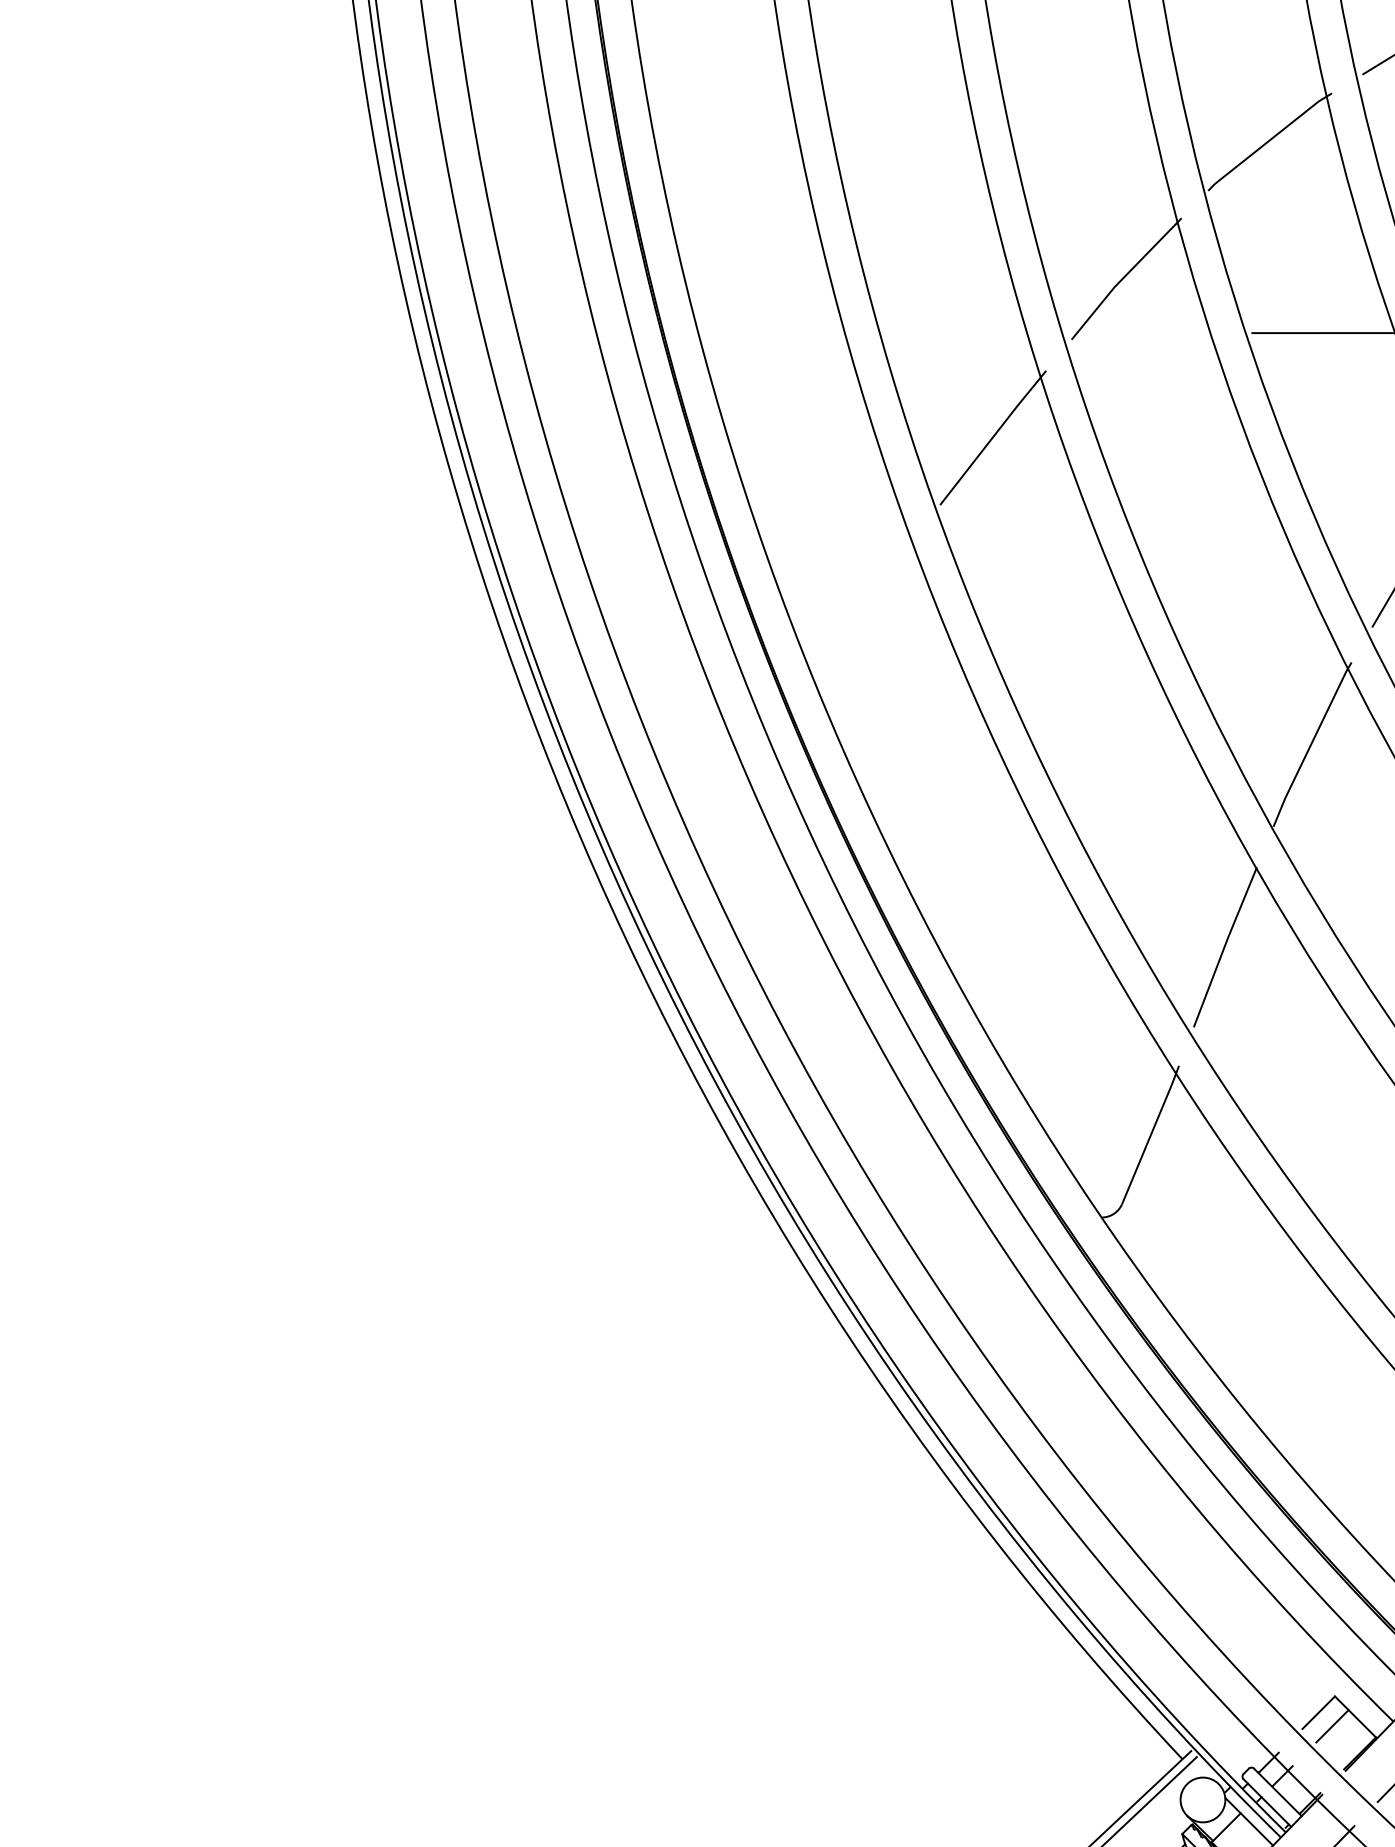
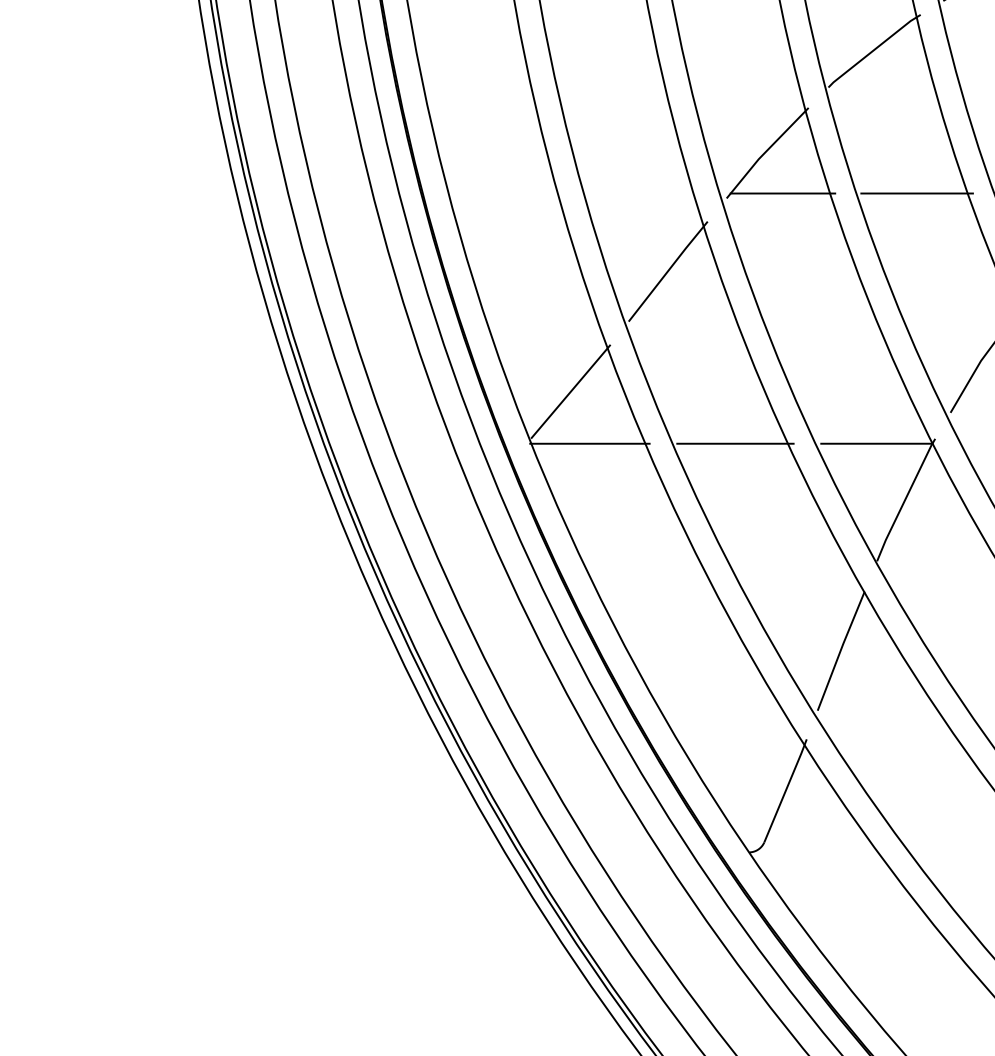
line: (1147, 333) -> (783, 193), added
line: (861, 599) -> (570, 391), added
line: (1272, 668) -> (876, 443), added
line: (887, 669) -> (589, 444), added
line: (1083, 669) -> (735, 444), added

